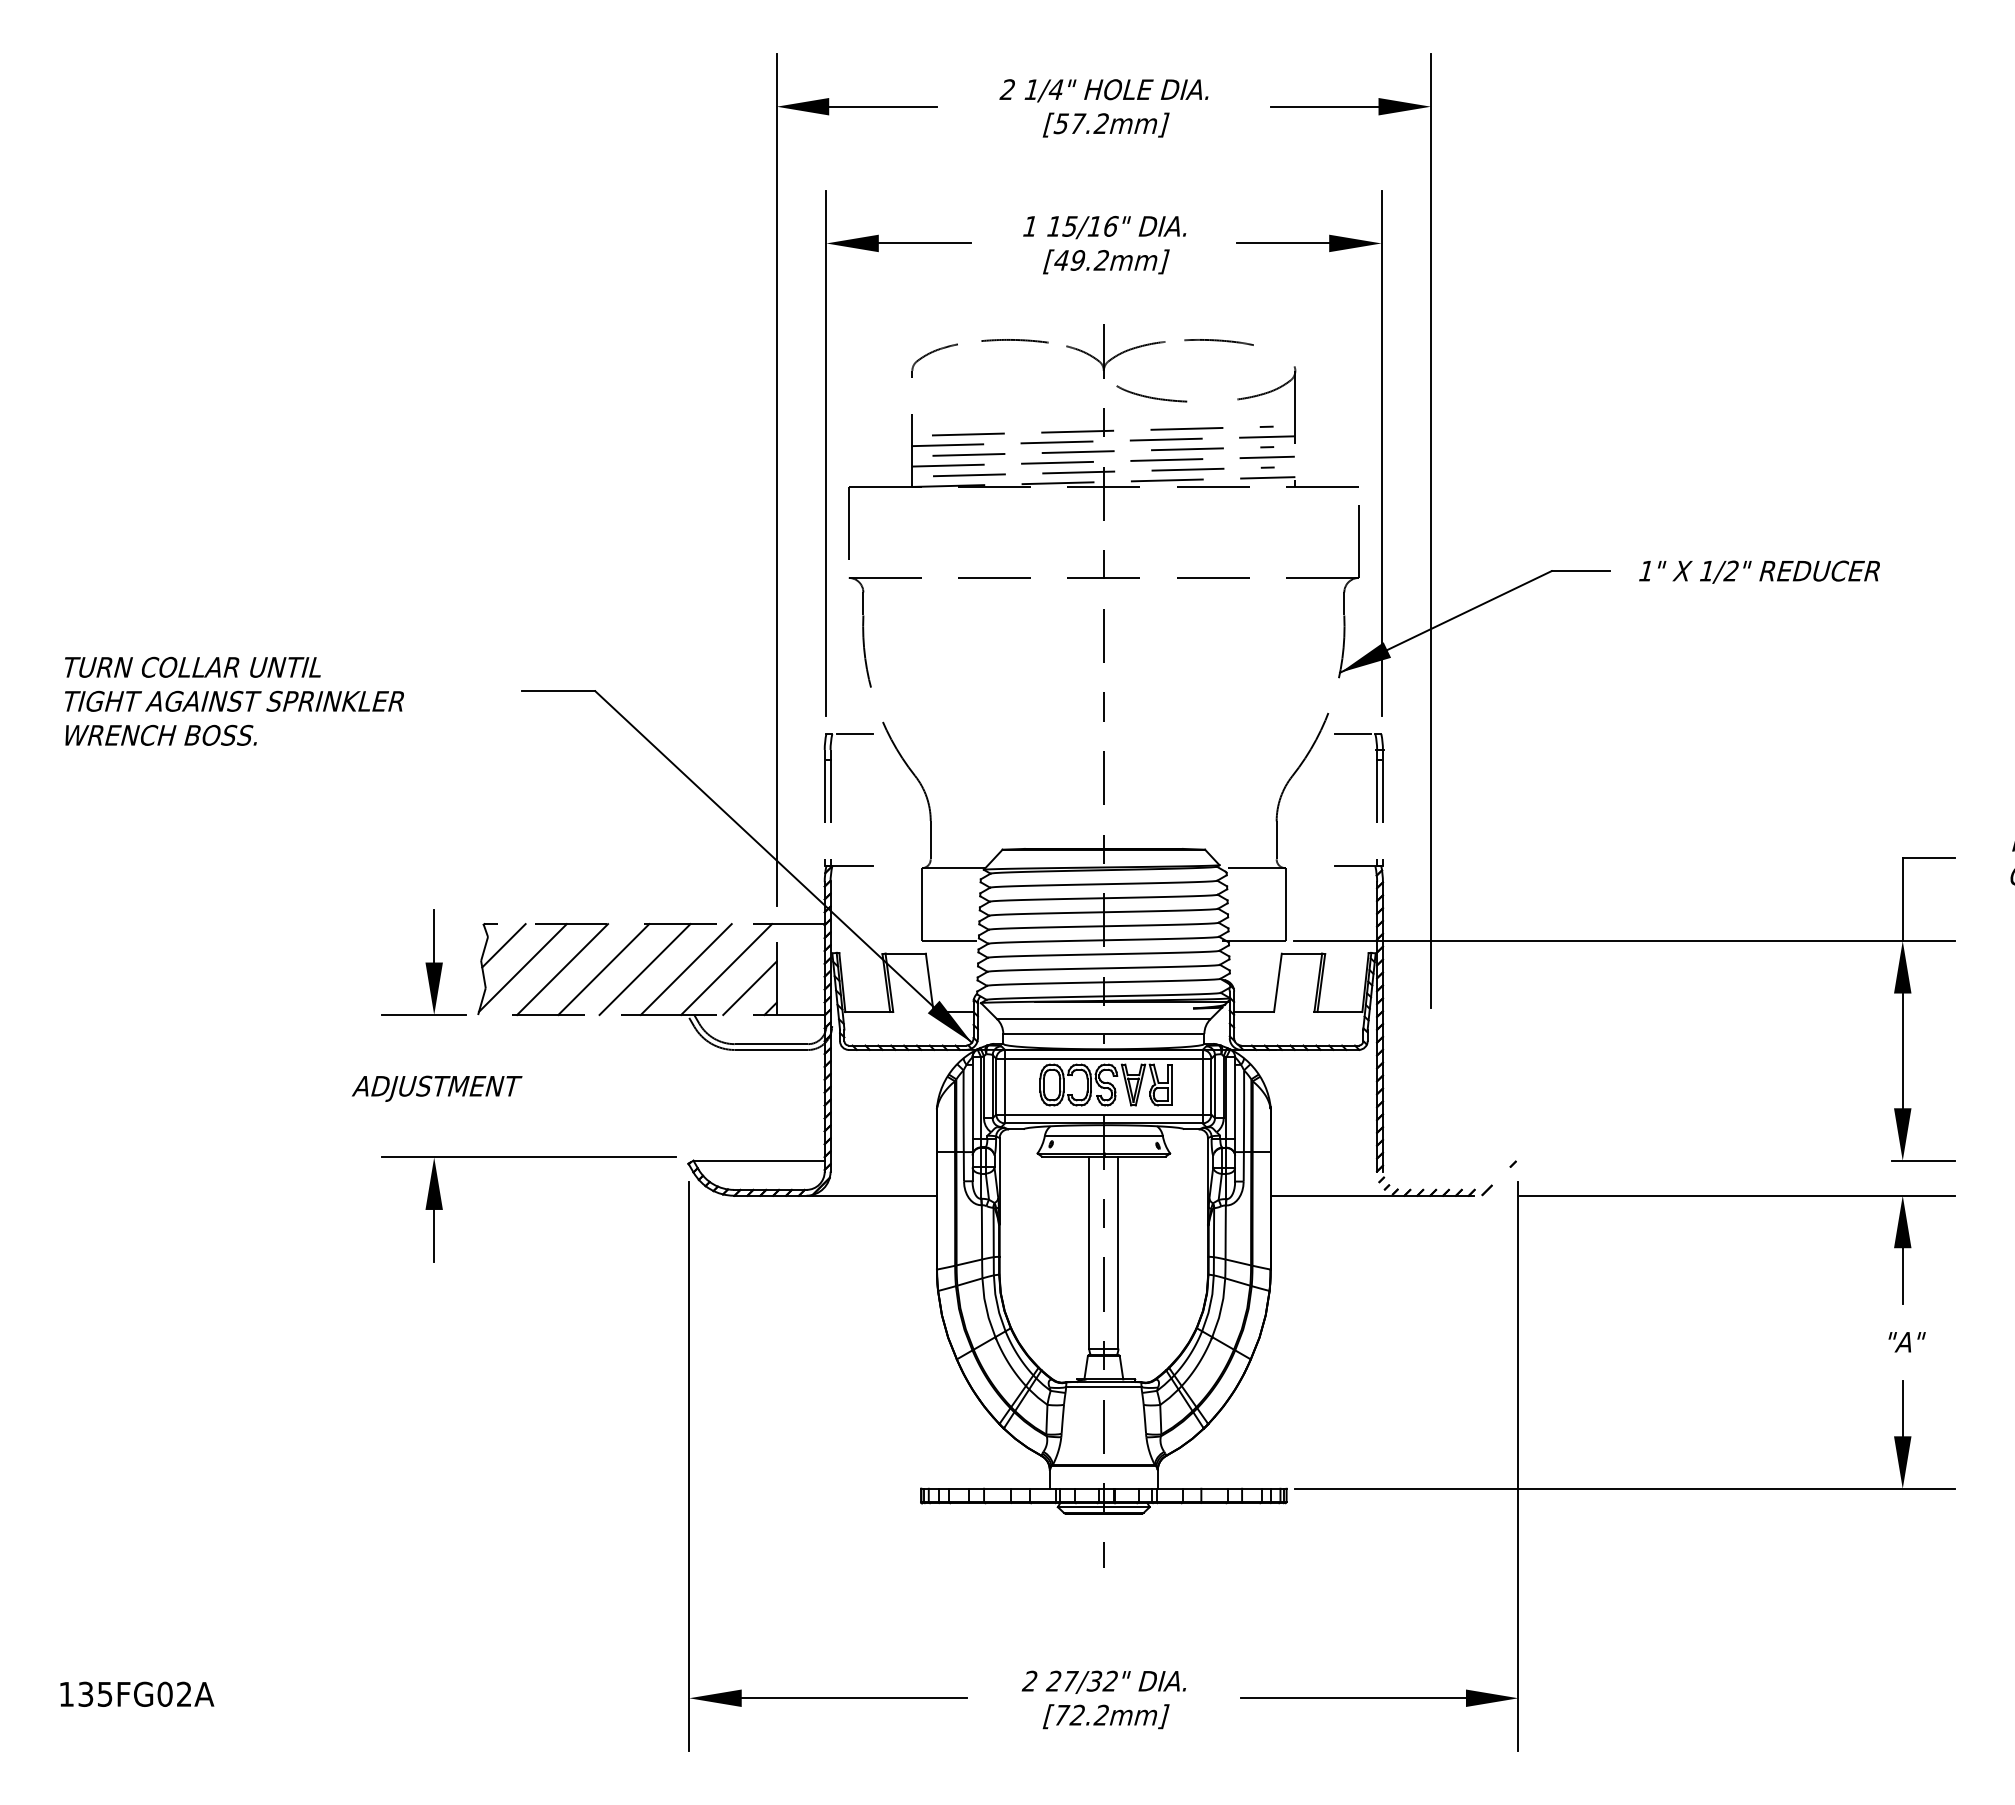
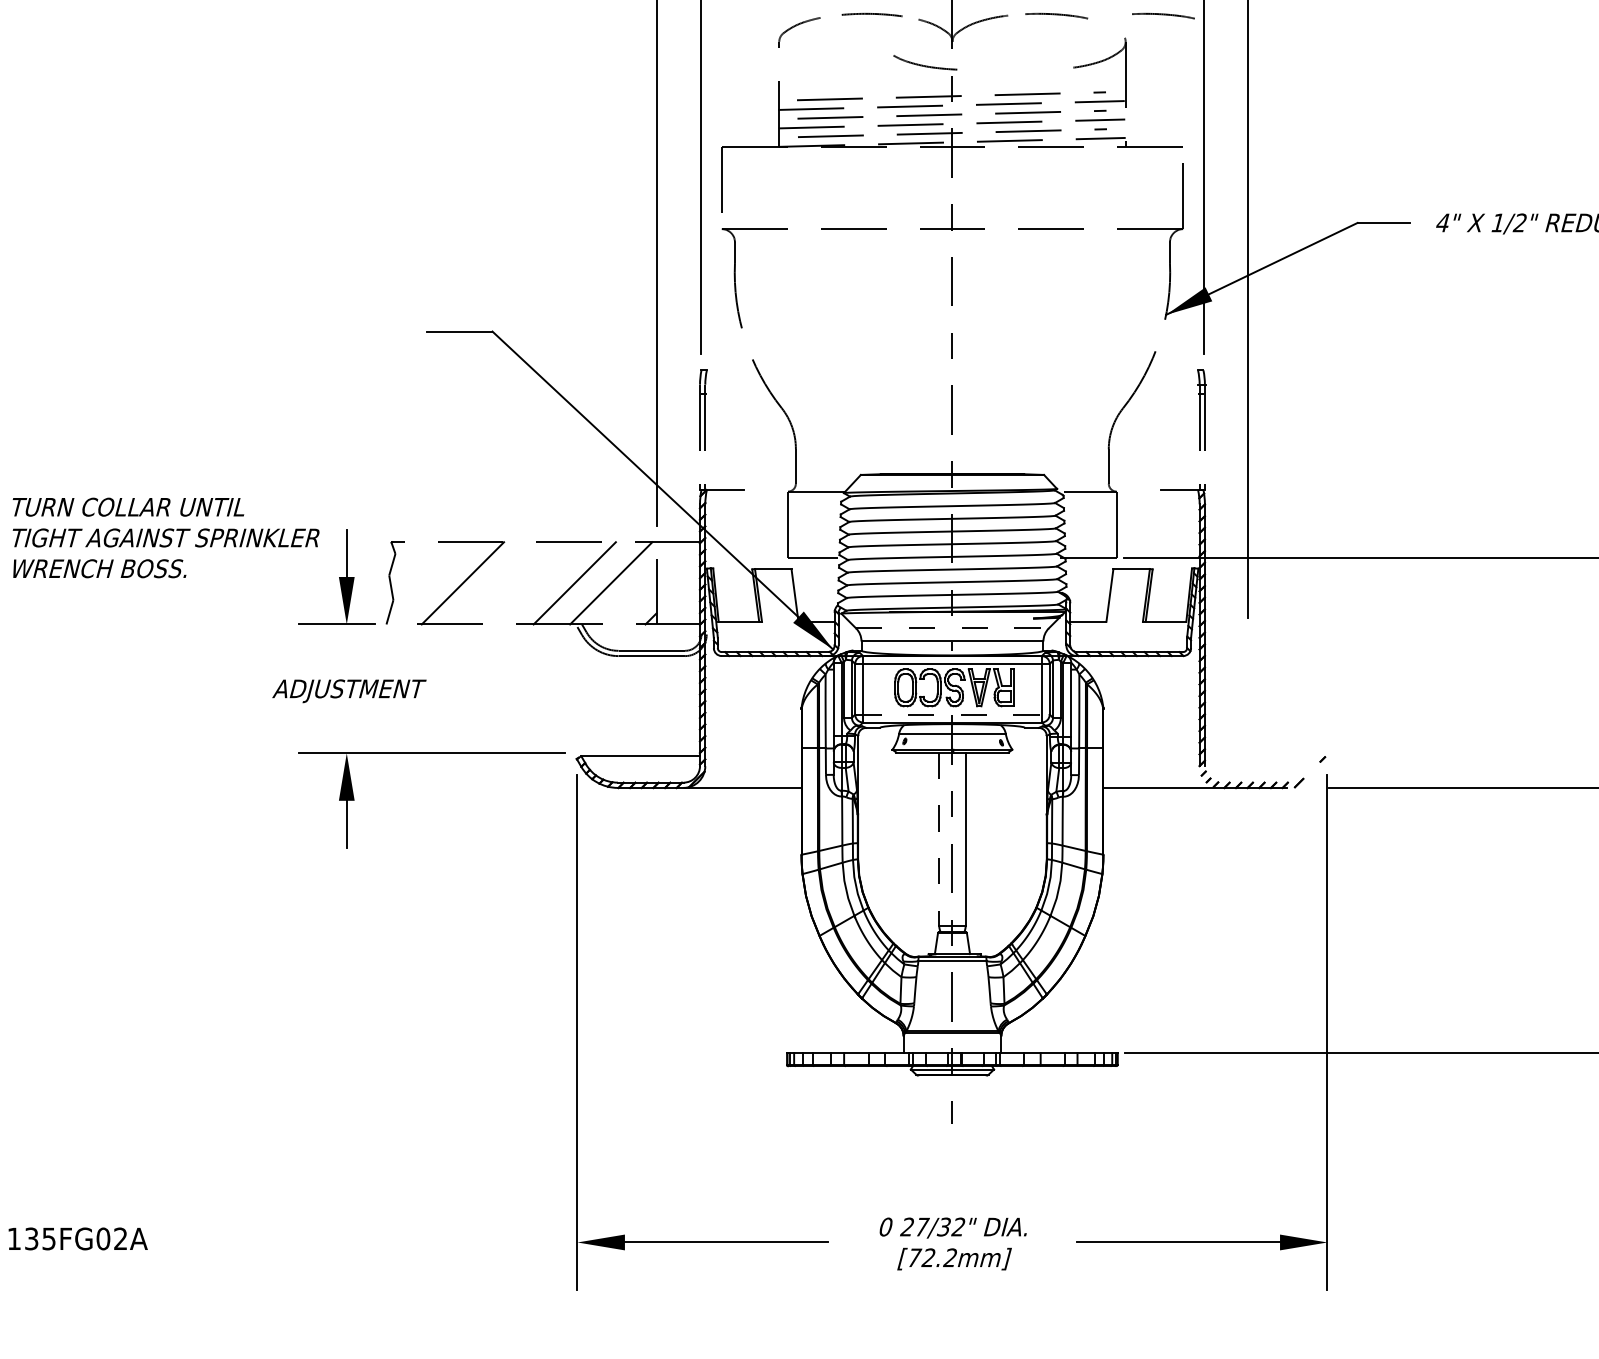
curve: (1336, 341) -> (1162, 15), added
curve: (1151, 396) -> (925, 65), moved
text: (1645, 571) -> (1442, 223), 1" -> 4"
text: (234, 700) -> (166, 537), moved
line: (854, 734) -> (726, 370), removed
line: (1352, 734) -> (1177, 370), removed
line: (503, 945) -> (409, 561), removed
line: (522, 967) -> (426, 581), removed
line: (603, 969) -> (499, 583), removed
line: (644, 969) -> (536, 583), removed
line: (749, 988) -> (631, 600), removed
line: (1103, 1019) -> (952, 628), solid -> dashed
line: (1103, 1114) -> (952, 714), solid -> dashed
line: (1089, 1253) -> (939, 840), solid -> dashed
text: (1029, 1680) -> (885, 1226), 2 -> 0

